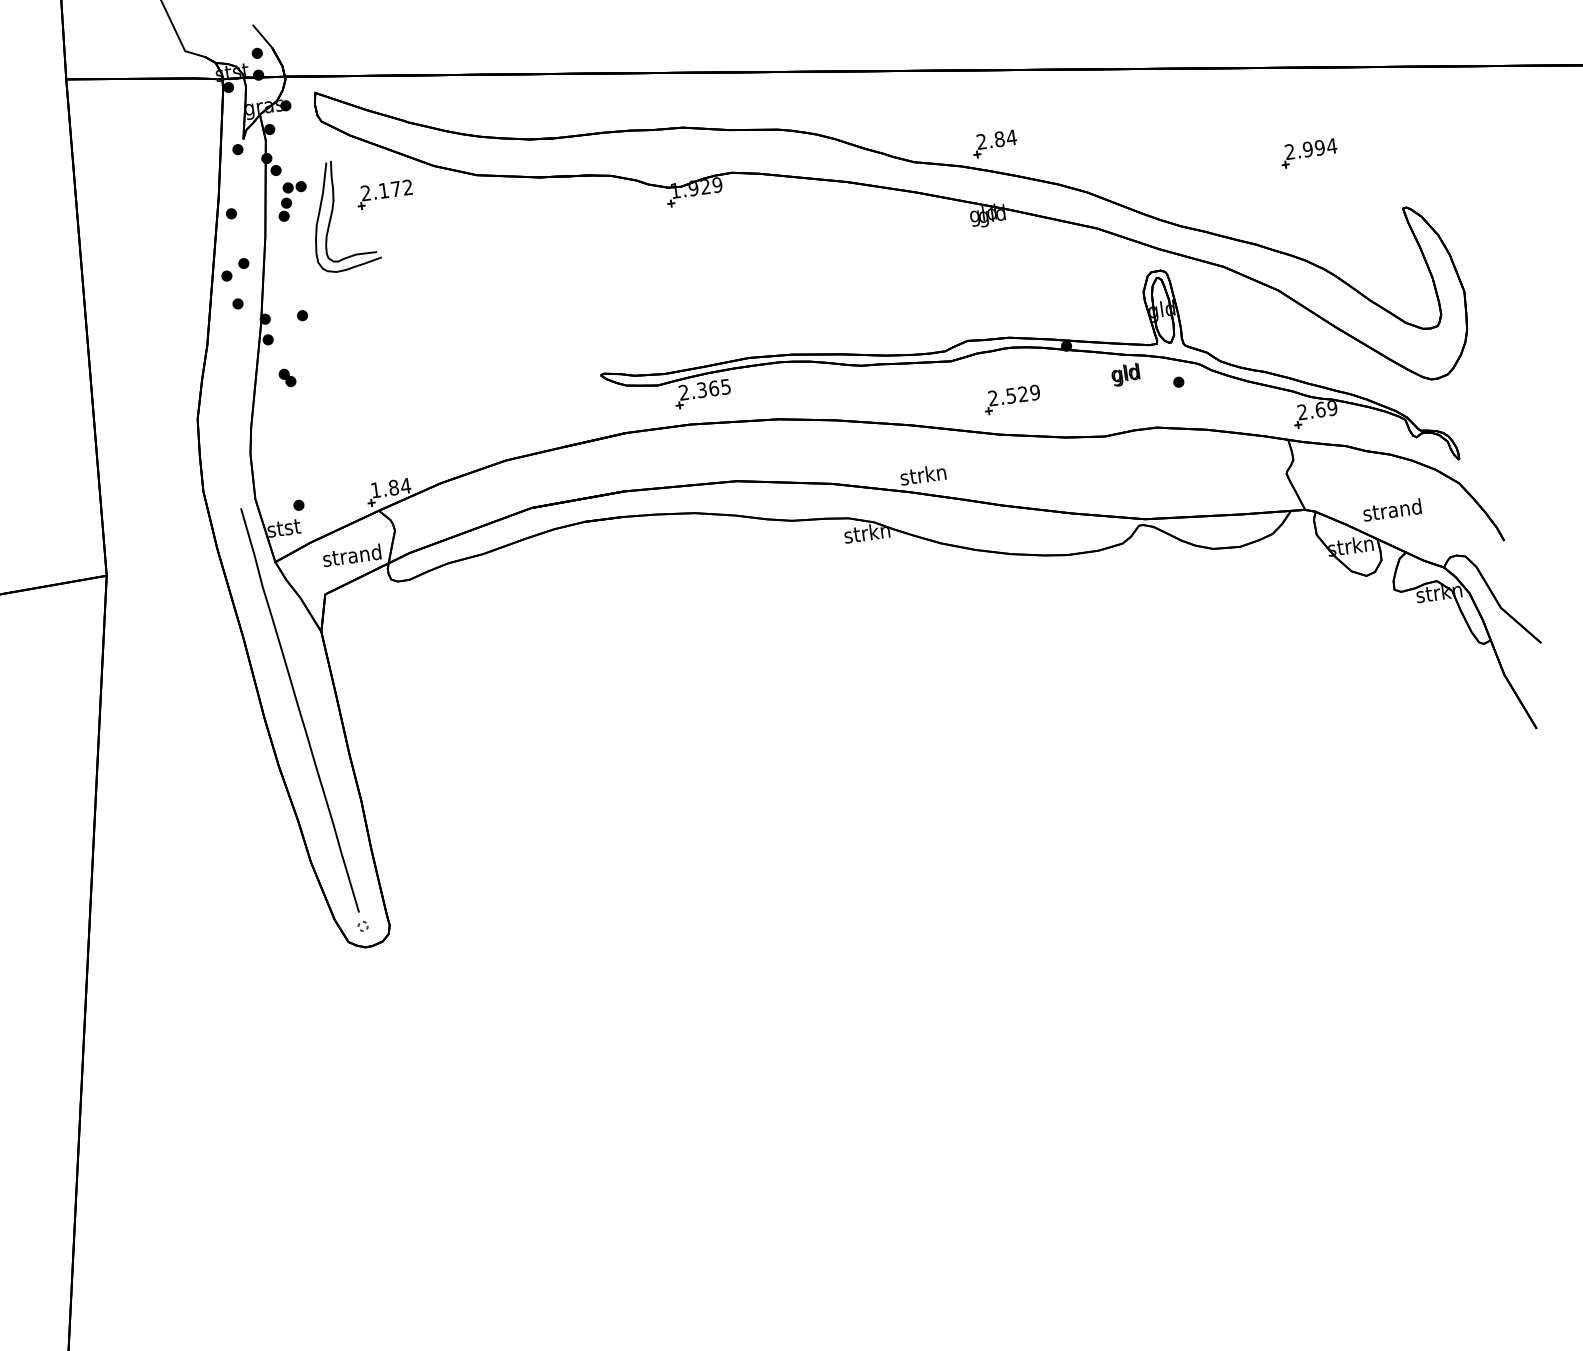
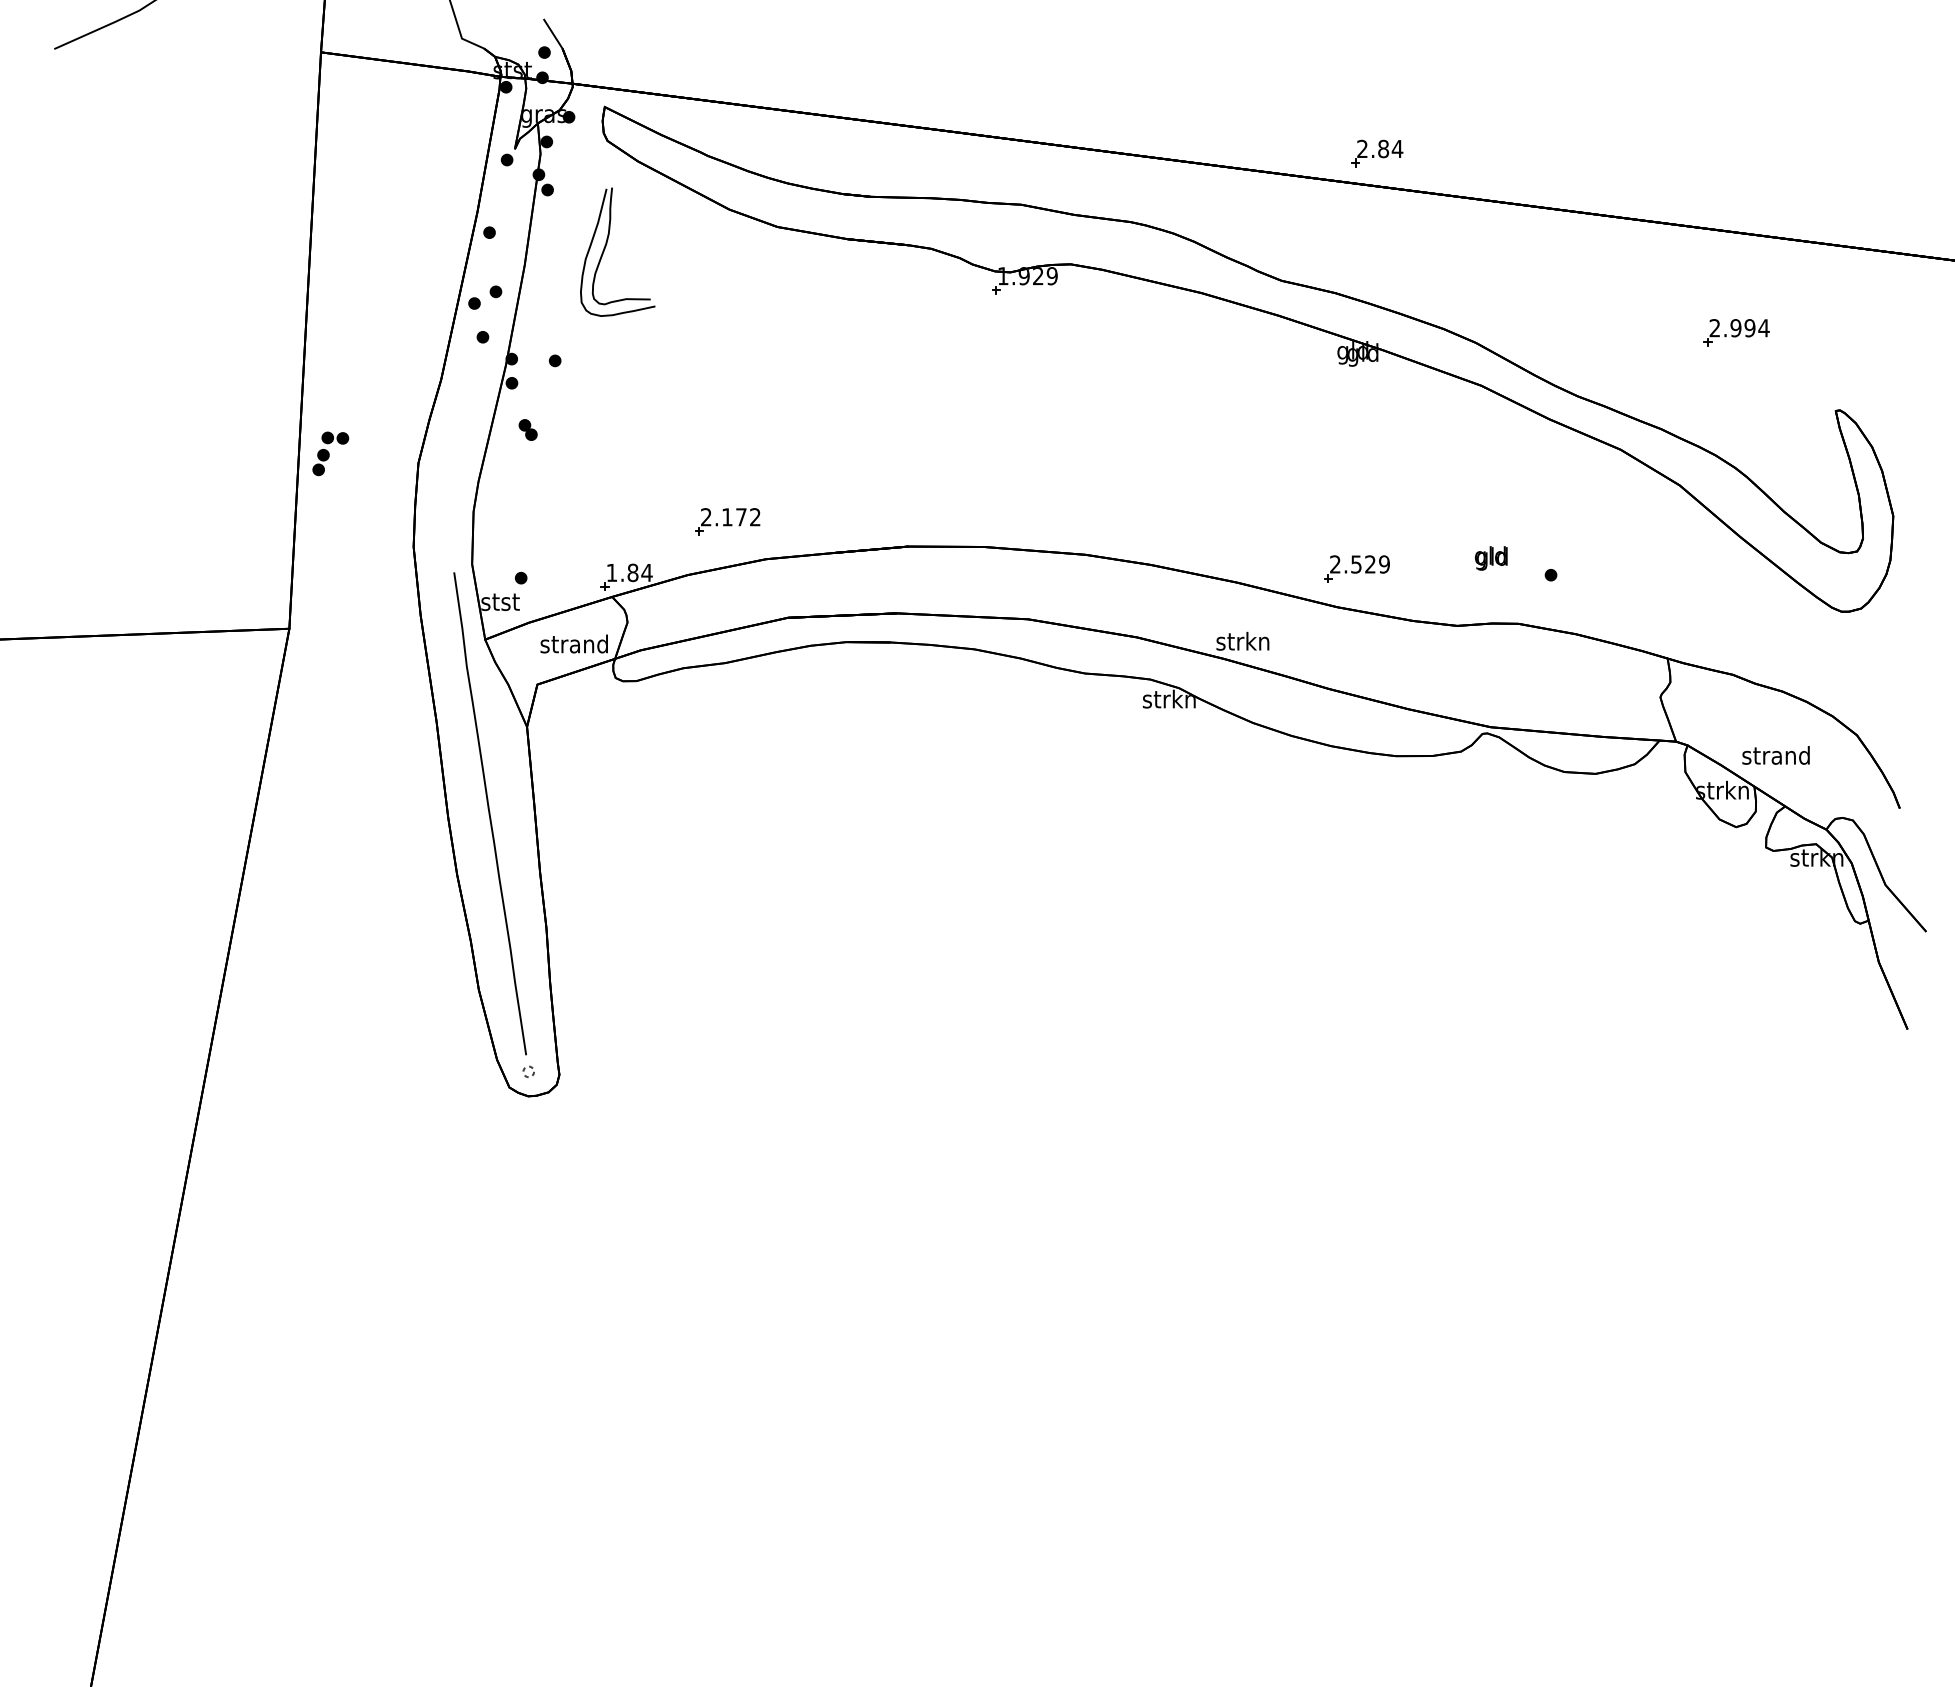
part: (995, 143) -> (1377, 153), moved
part: (384, 194) -> (727, 521), moved
part: (292, 200) -> (330, 453), moved
part: (1031, 348) -> (1387, 513), removed

